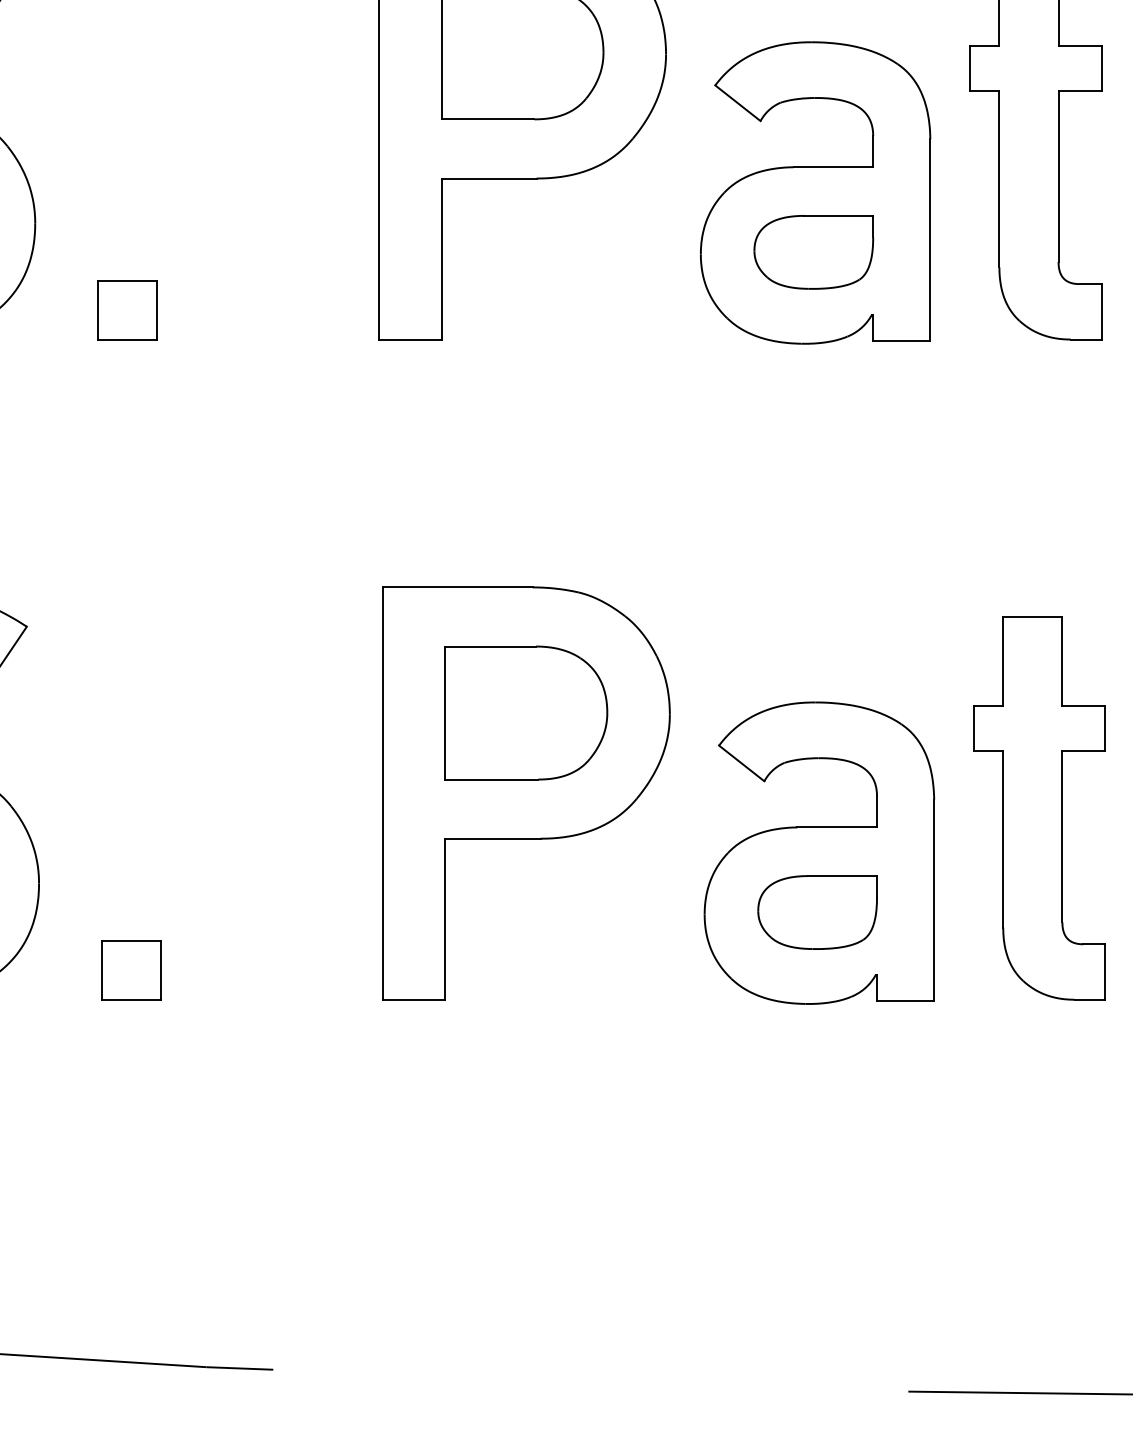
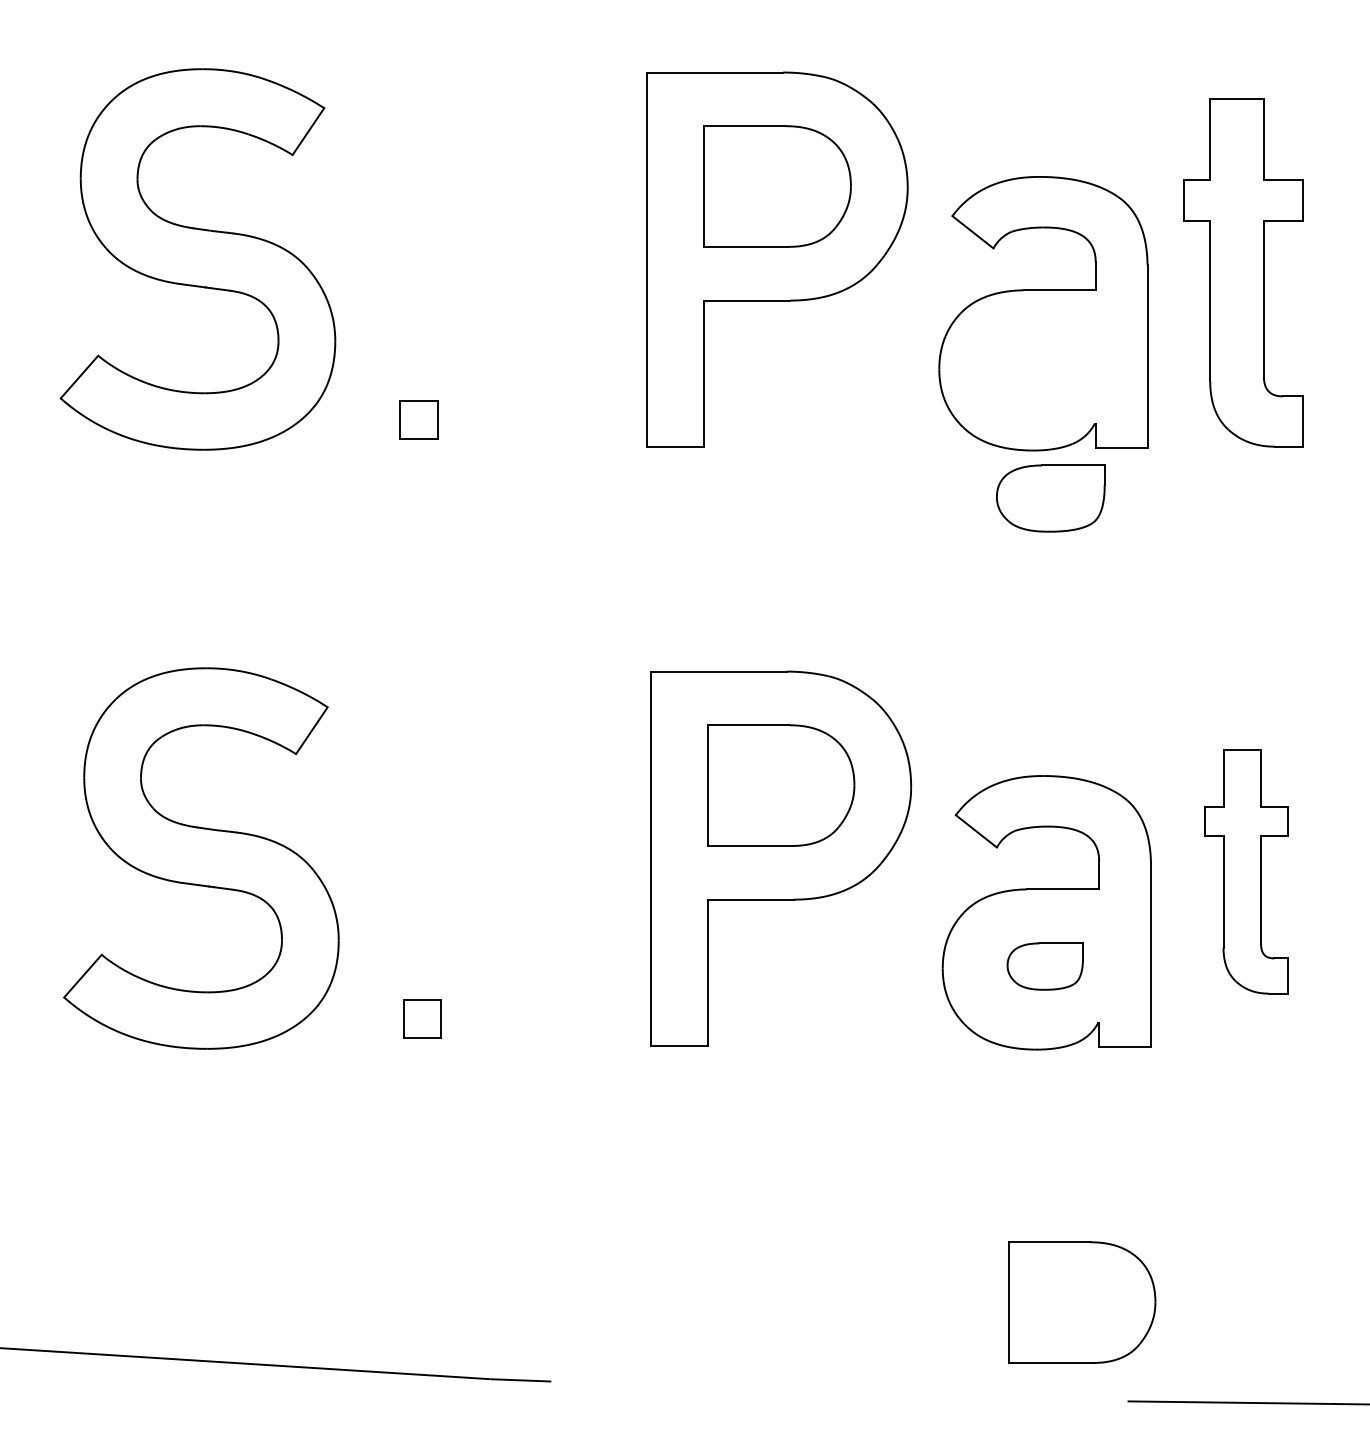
part: (813, 252) -> (1050, 498), moved
part: (126, 309) -> (418, 419), size x0.7
part: (1039, 807) -> (1246, 871), size x0.7
part: (817, 912) -> (1045, 966), size x0.7
part: (131, 969) -> (422, 1018), size x0.7
part: (858, 1282) -> (1082, 1302), added

